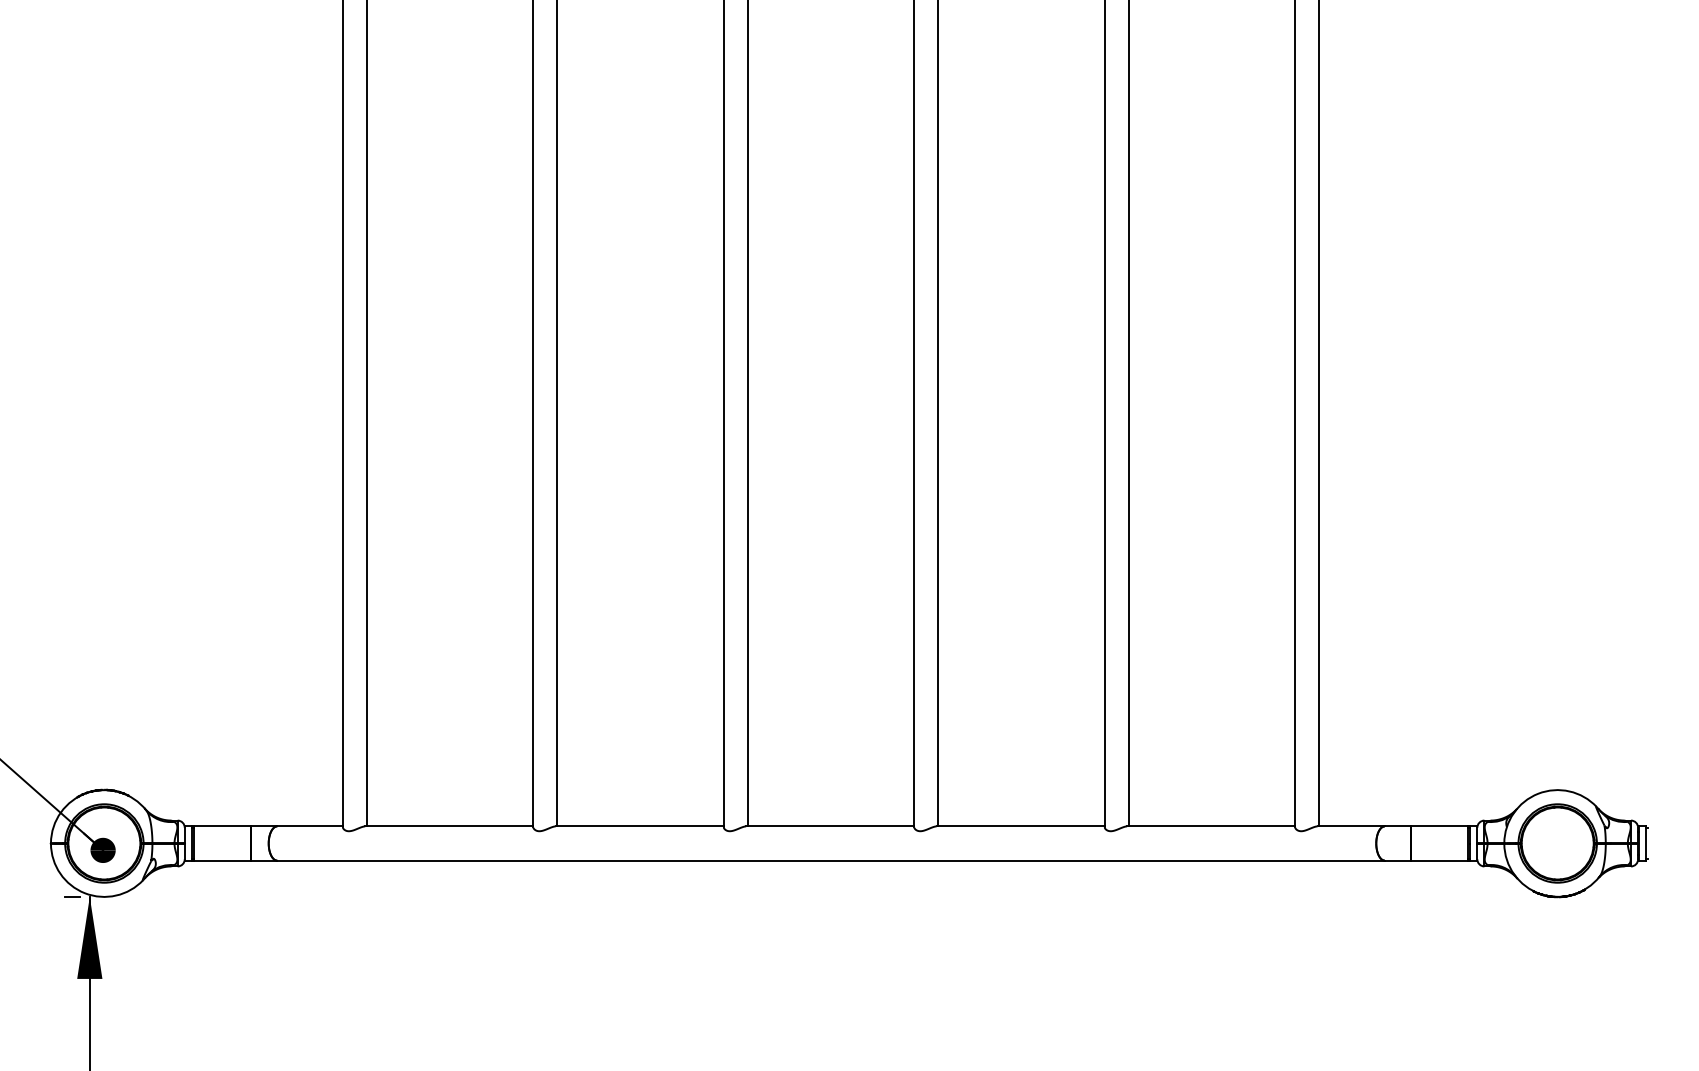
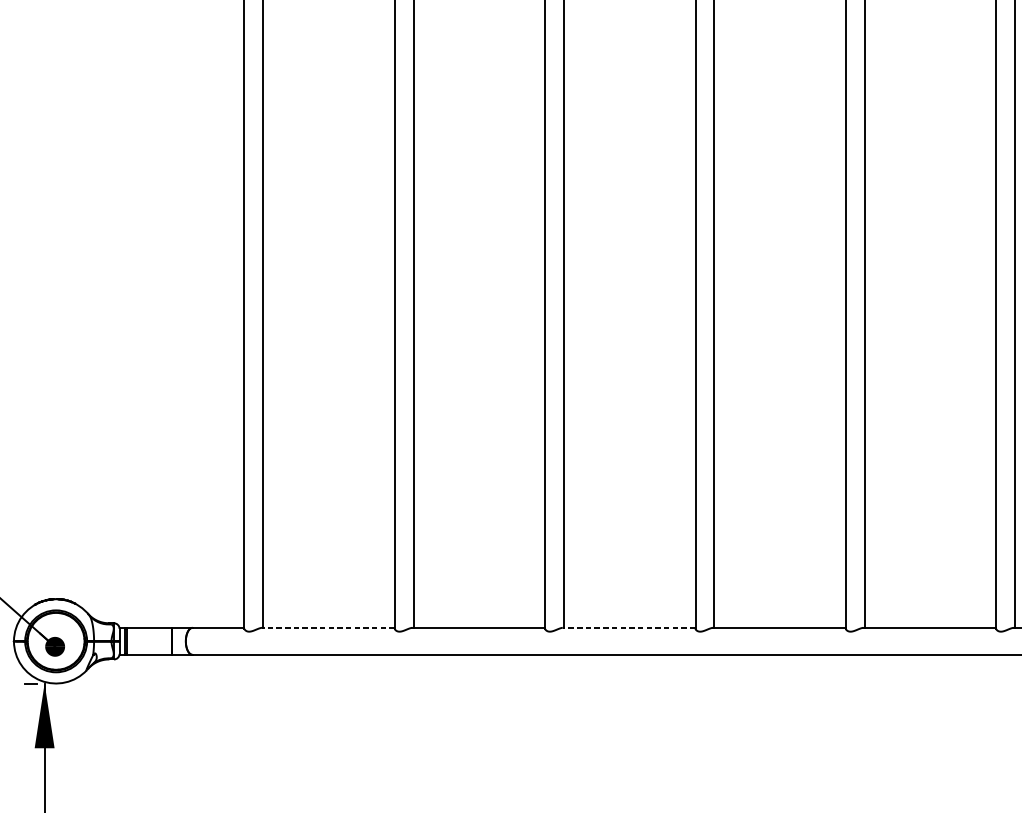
line: (448, 826) -> (327, 627), solid -> dashed
line: (829, 826) -> (628, 627), solid -> dashed

